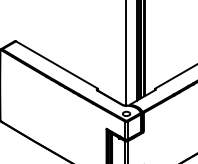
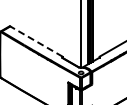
line: (56, 64) -> (36, 41), solid -> dashed

